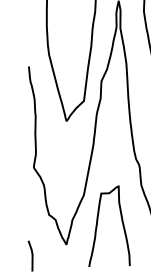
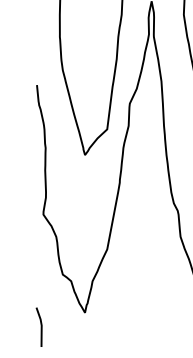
curve: (98, 221) -> (125, 283), removed

